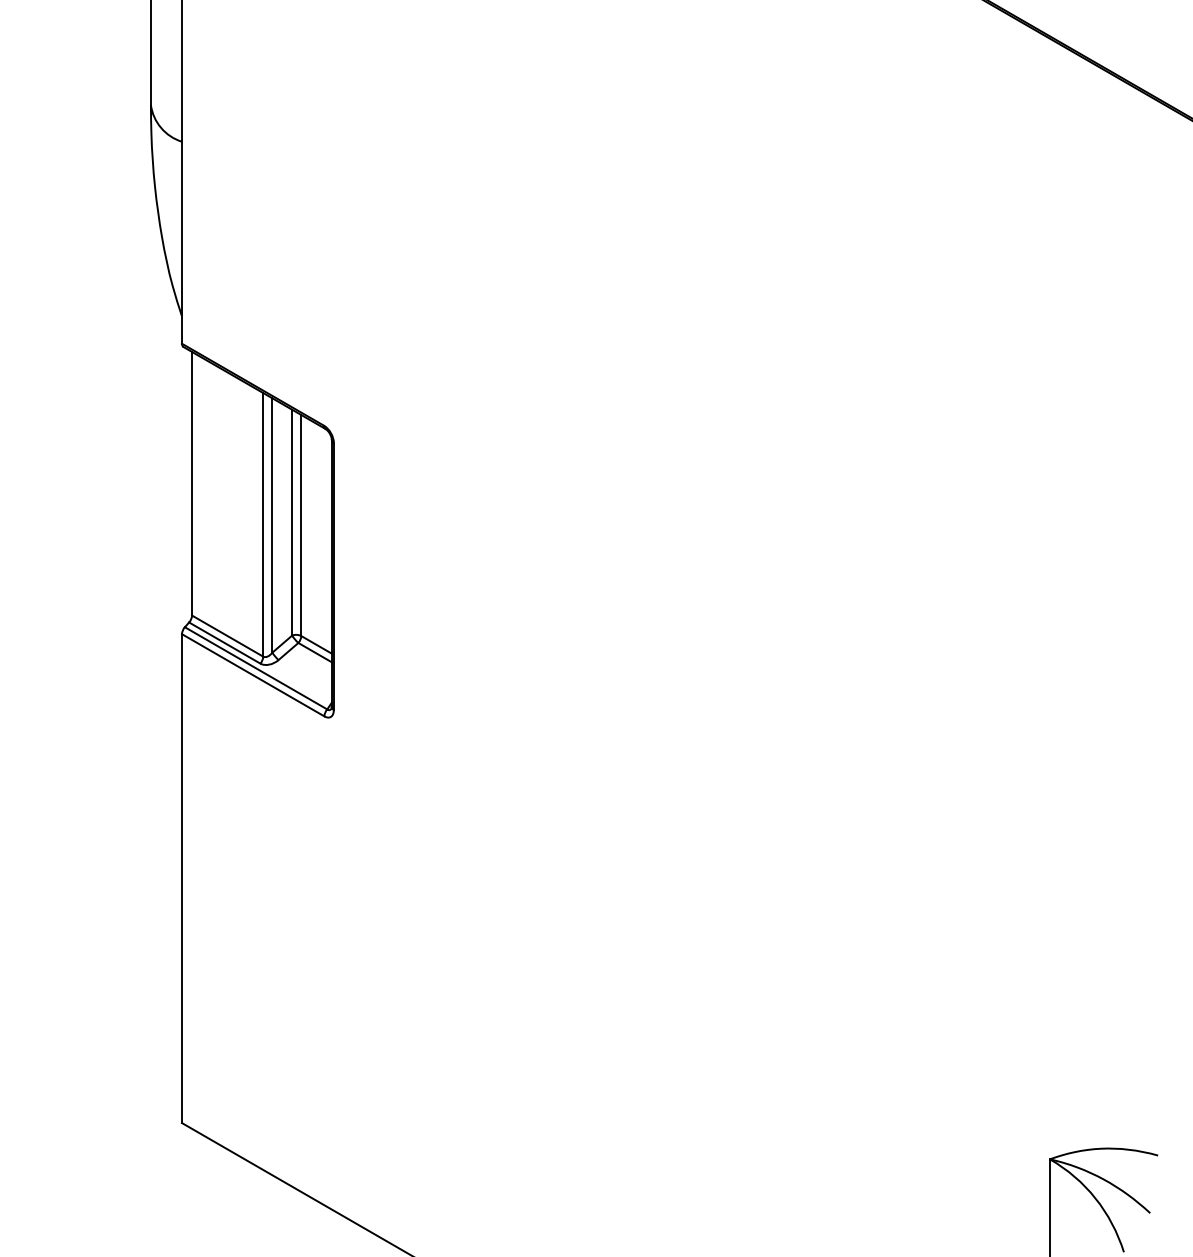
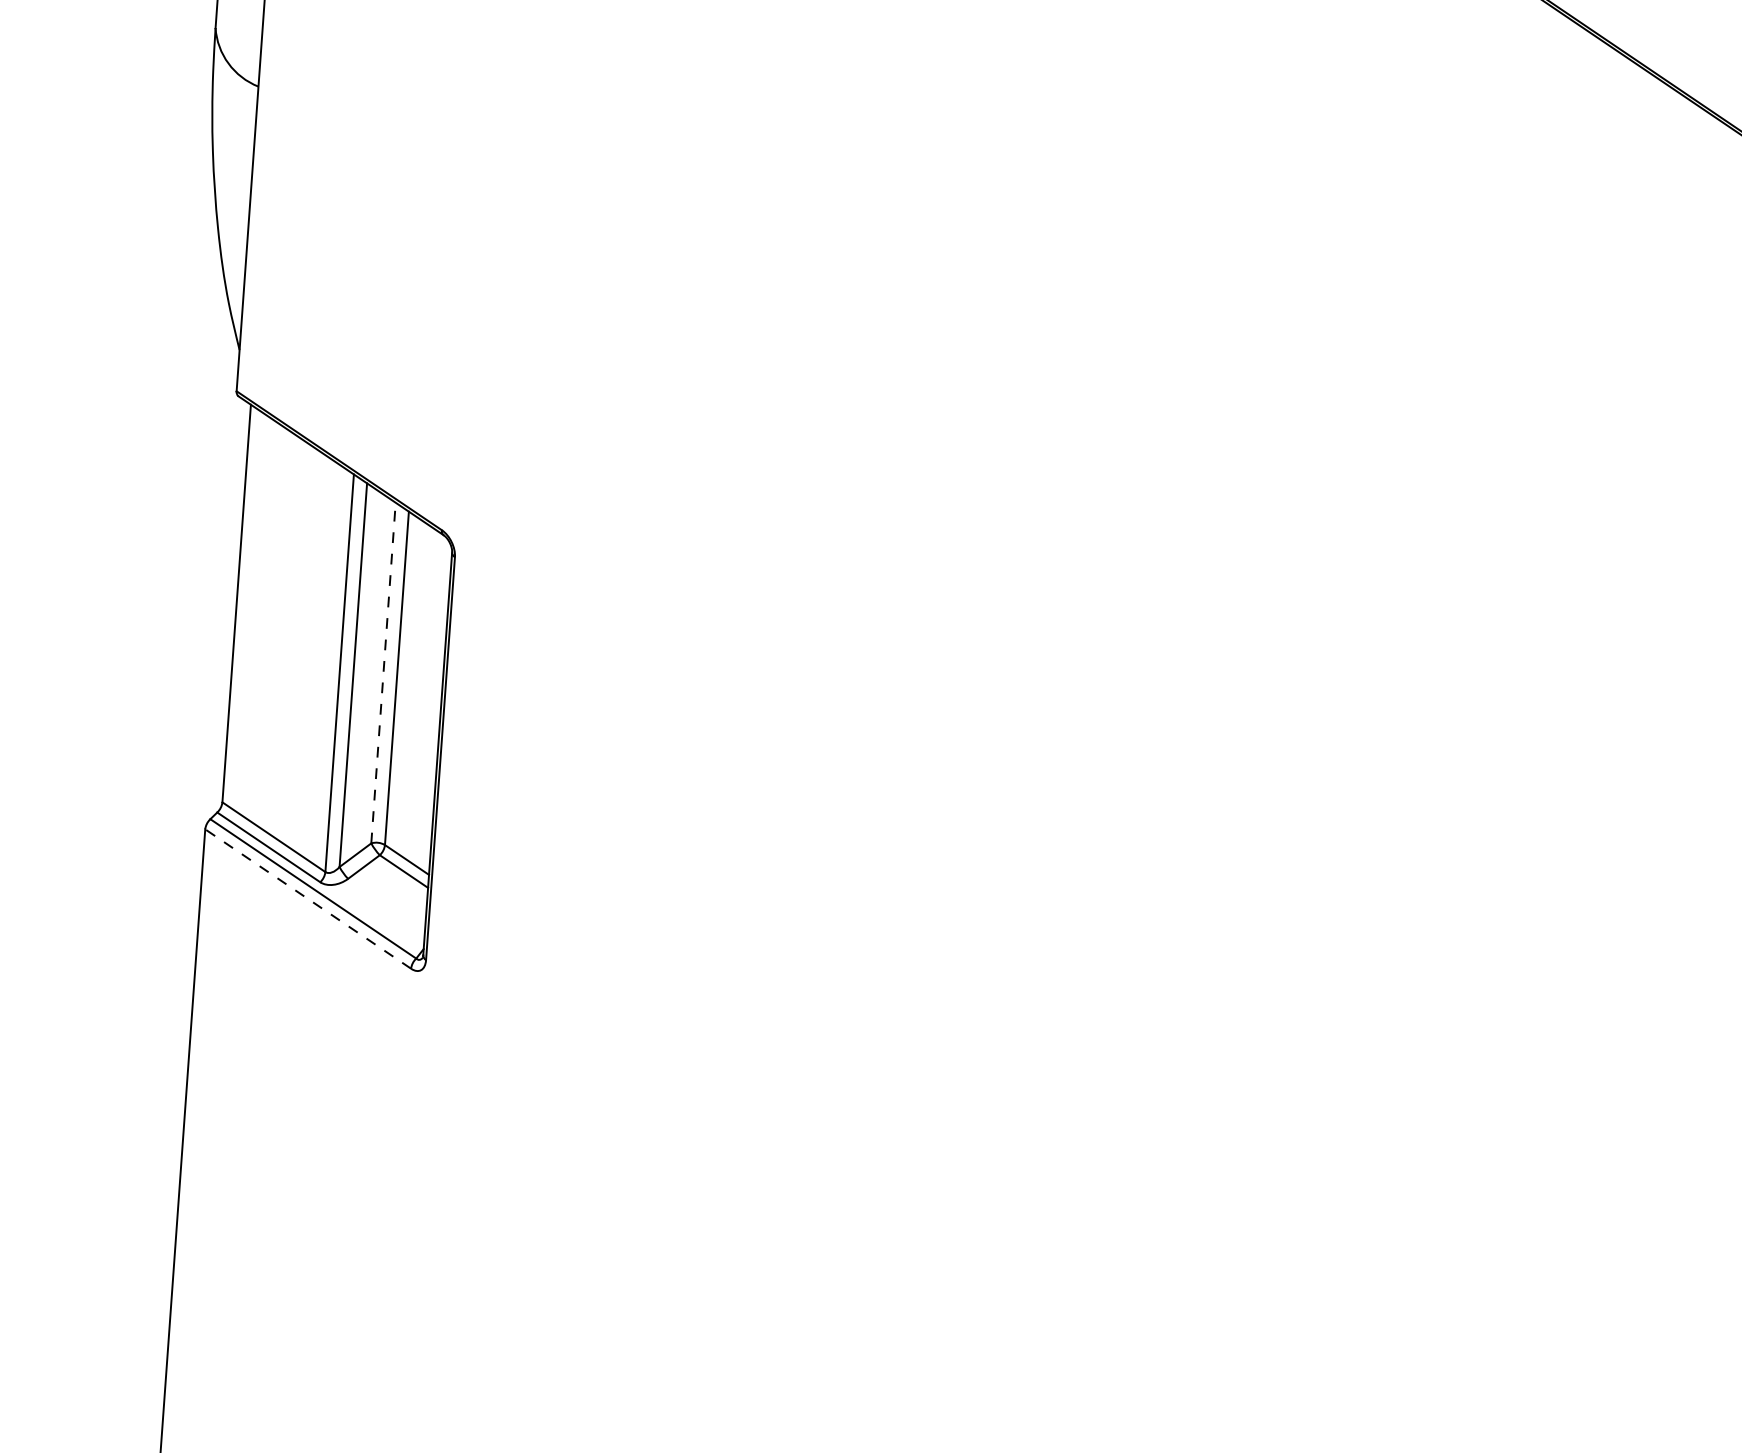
line: (292, 522) -> (383, 672), solid -> dashed
line: (252, 675) -> (307, 899), solid -> dashed

